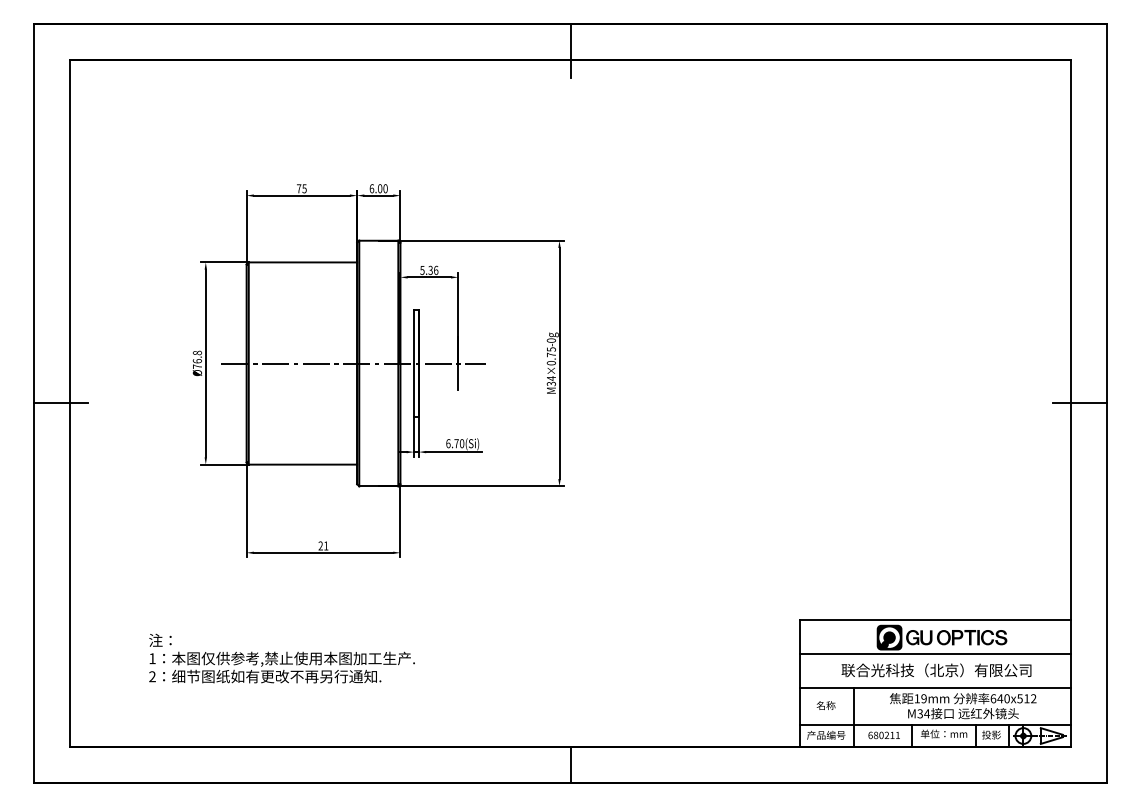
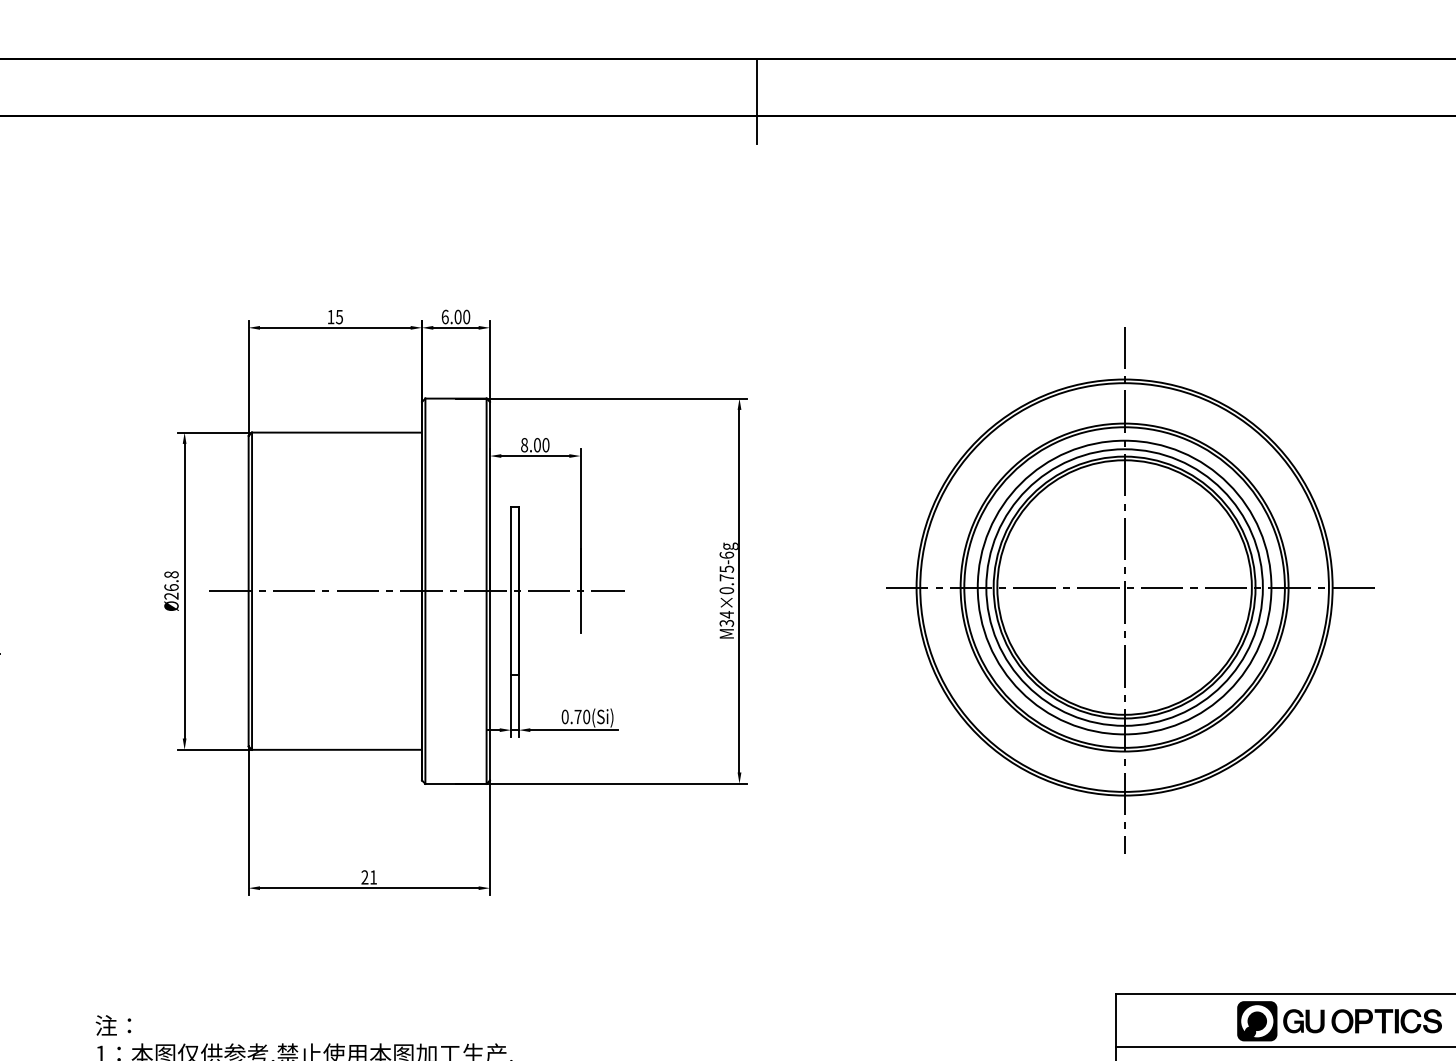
text: (299, 188) -> (331, 316), 75 -> 15
text: (429, 269) -> (535, 443), 5.36 -> 8.00
text: (550, 340) -> (725, 555), M34×0.75-0g -> M34×0.75-6g
part: (808, 362) -> (1130, 589), added
text: (197, 366) -> (171, 595), Ø76.8 -> Ø26.8
text: (448, 443) -> (565, 716), 6.70(Si) -> 0.70(Si)

